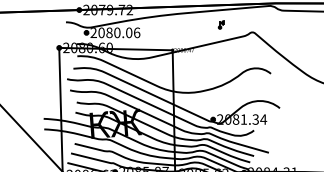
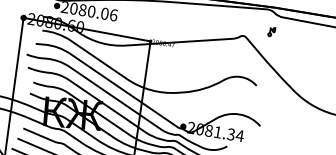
part: (220, 24) -> (270, 31), moved

